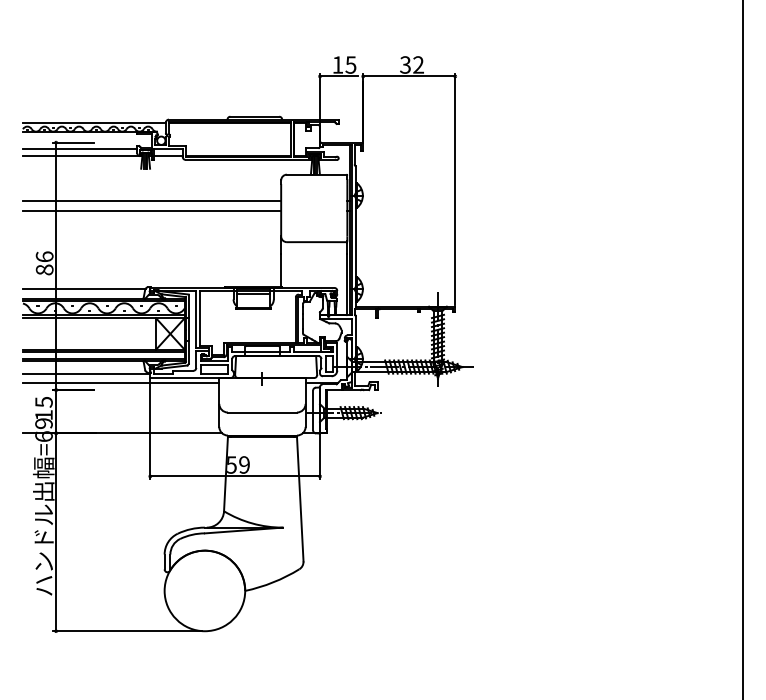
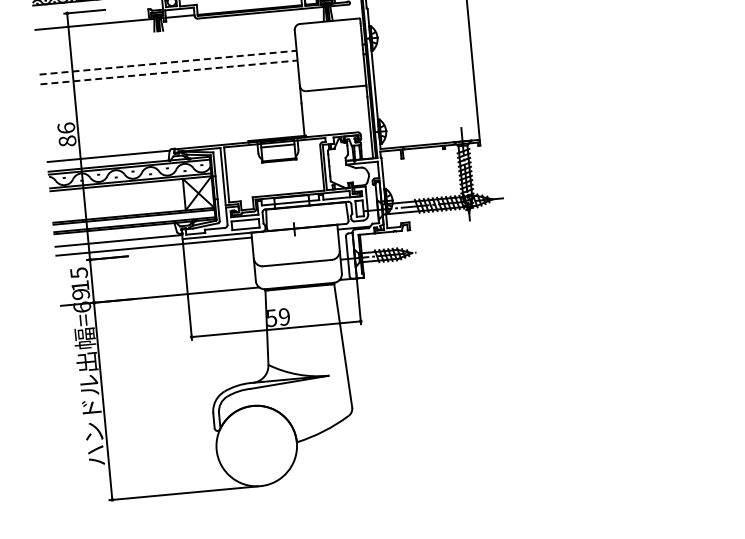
line: (79, 148) -> (91, 17), removed
line: (152, 201) -> (168, 63), solid -> dashed
line: (152, 210) -> (169, 72), solid -> dashed

